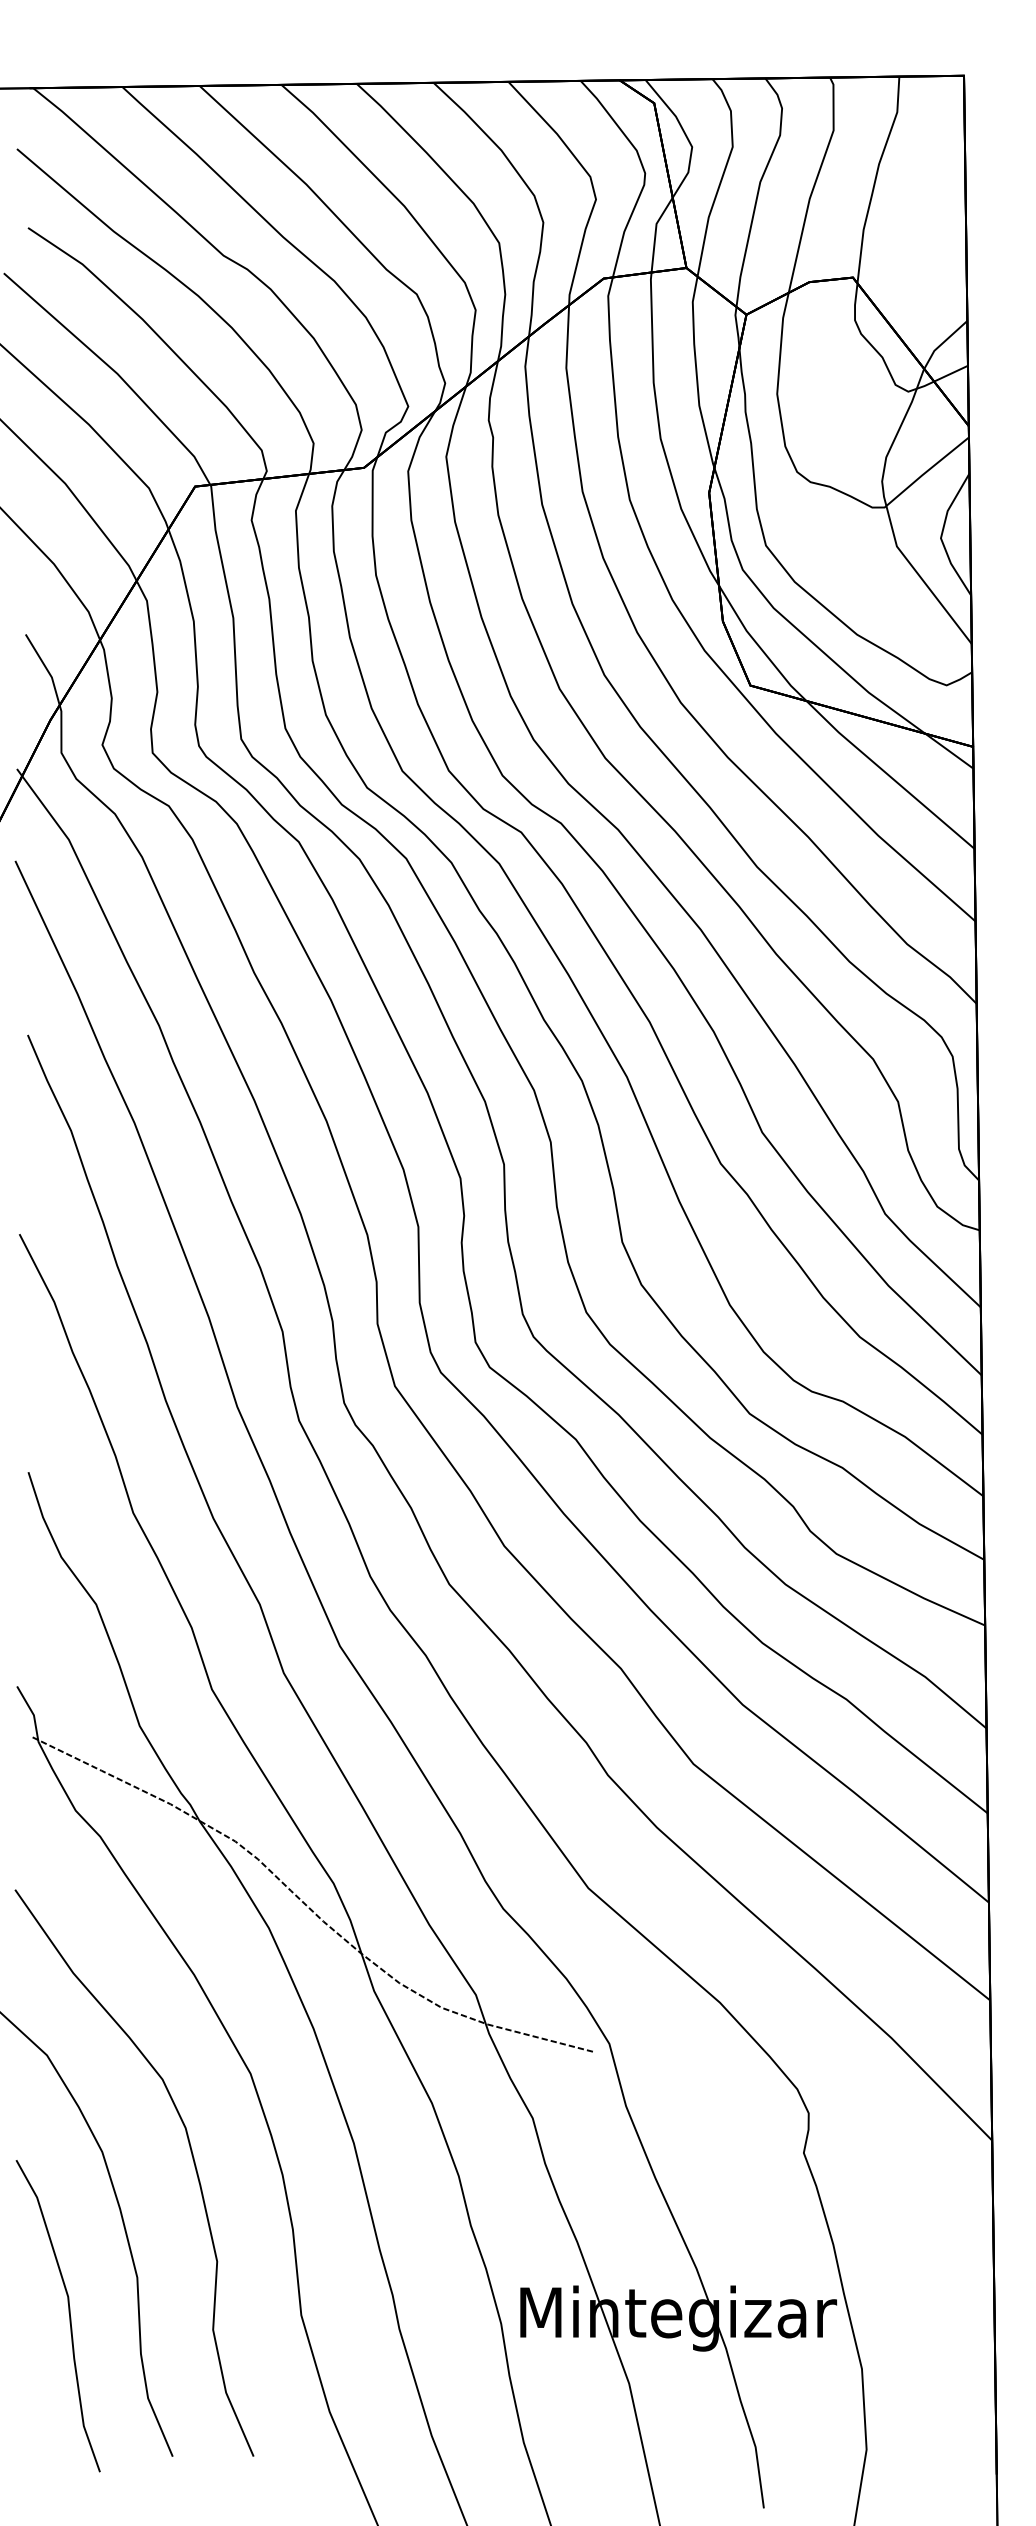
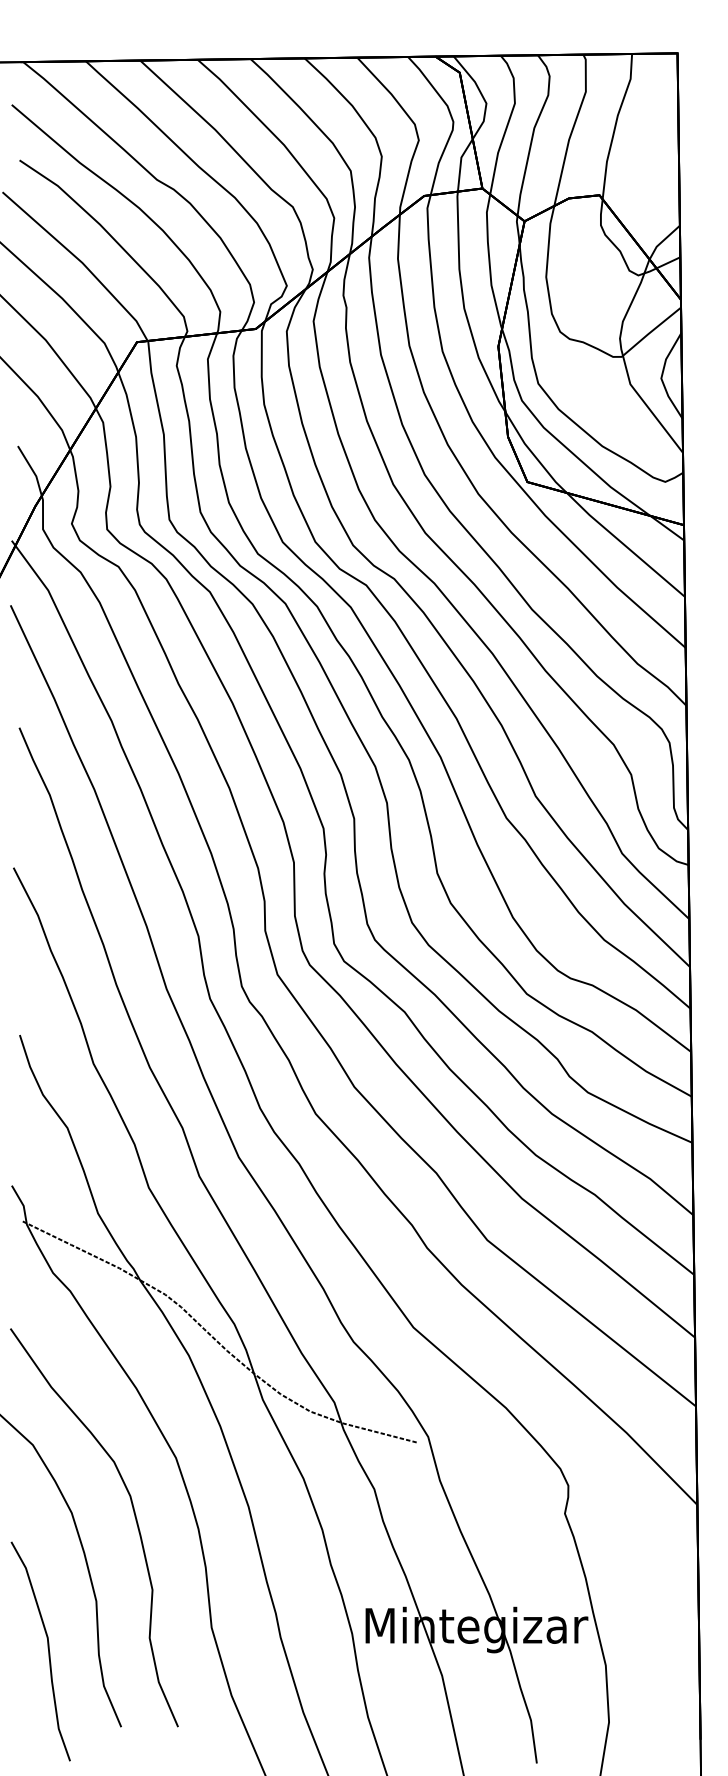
part: (68, 2313) -> (48, 1649), moved

